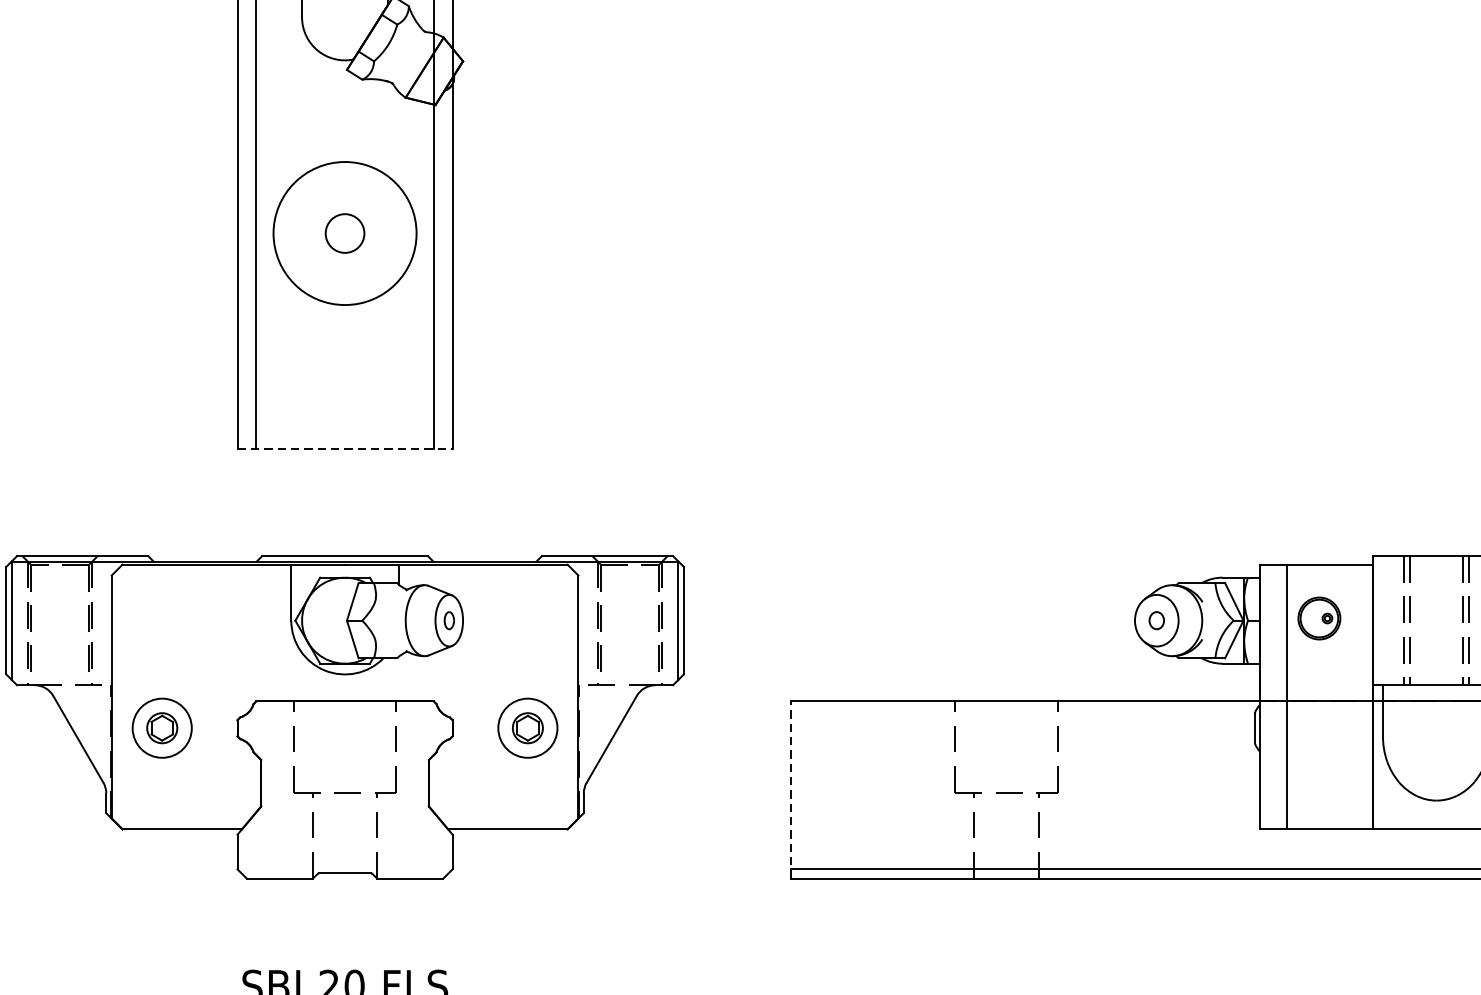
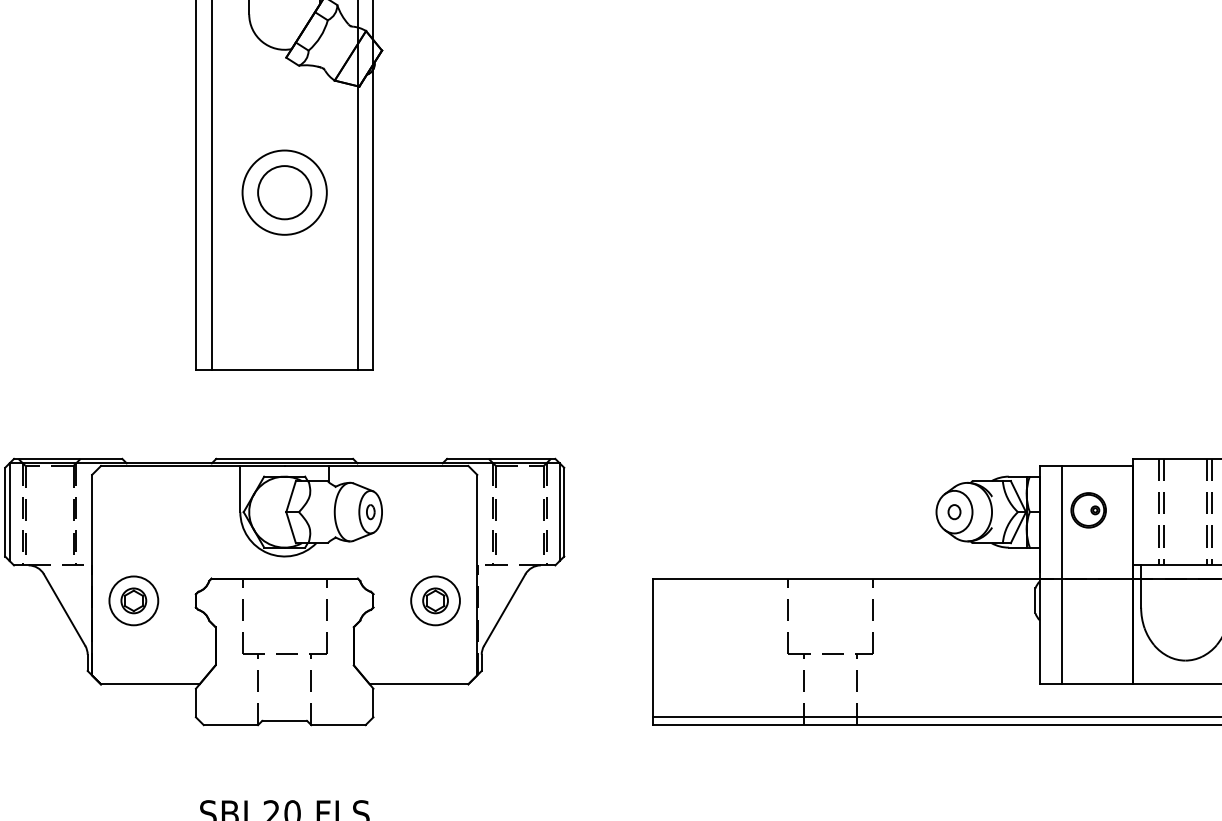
circle: (344, 233) -> (284, 192), size x0.71
circle: (344, 233) -> (284, 192), size x1.67
line: (344, 449) -> (284, 370), dashed -> solid
line: (790, 789) -> (652, 651), dashed -> solid

